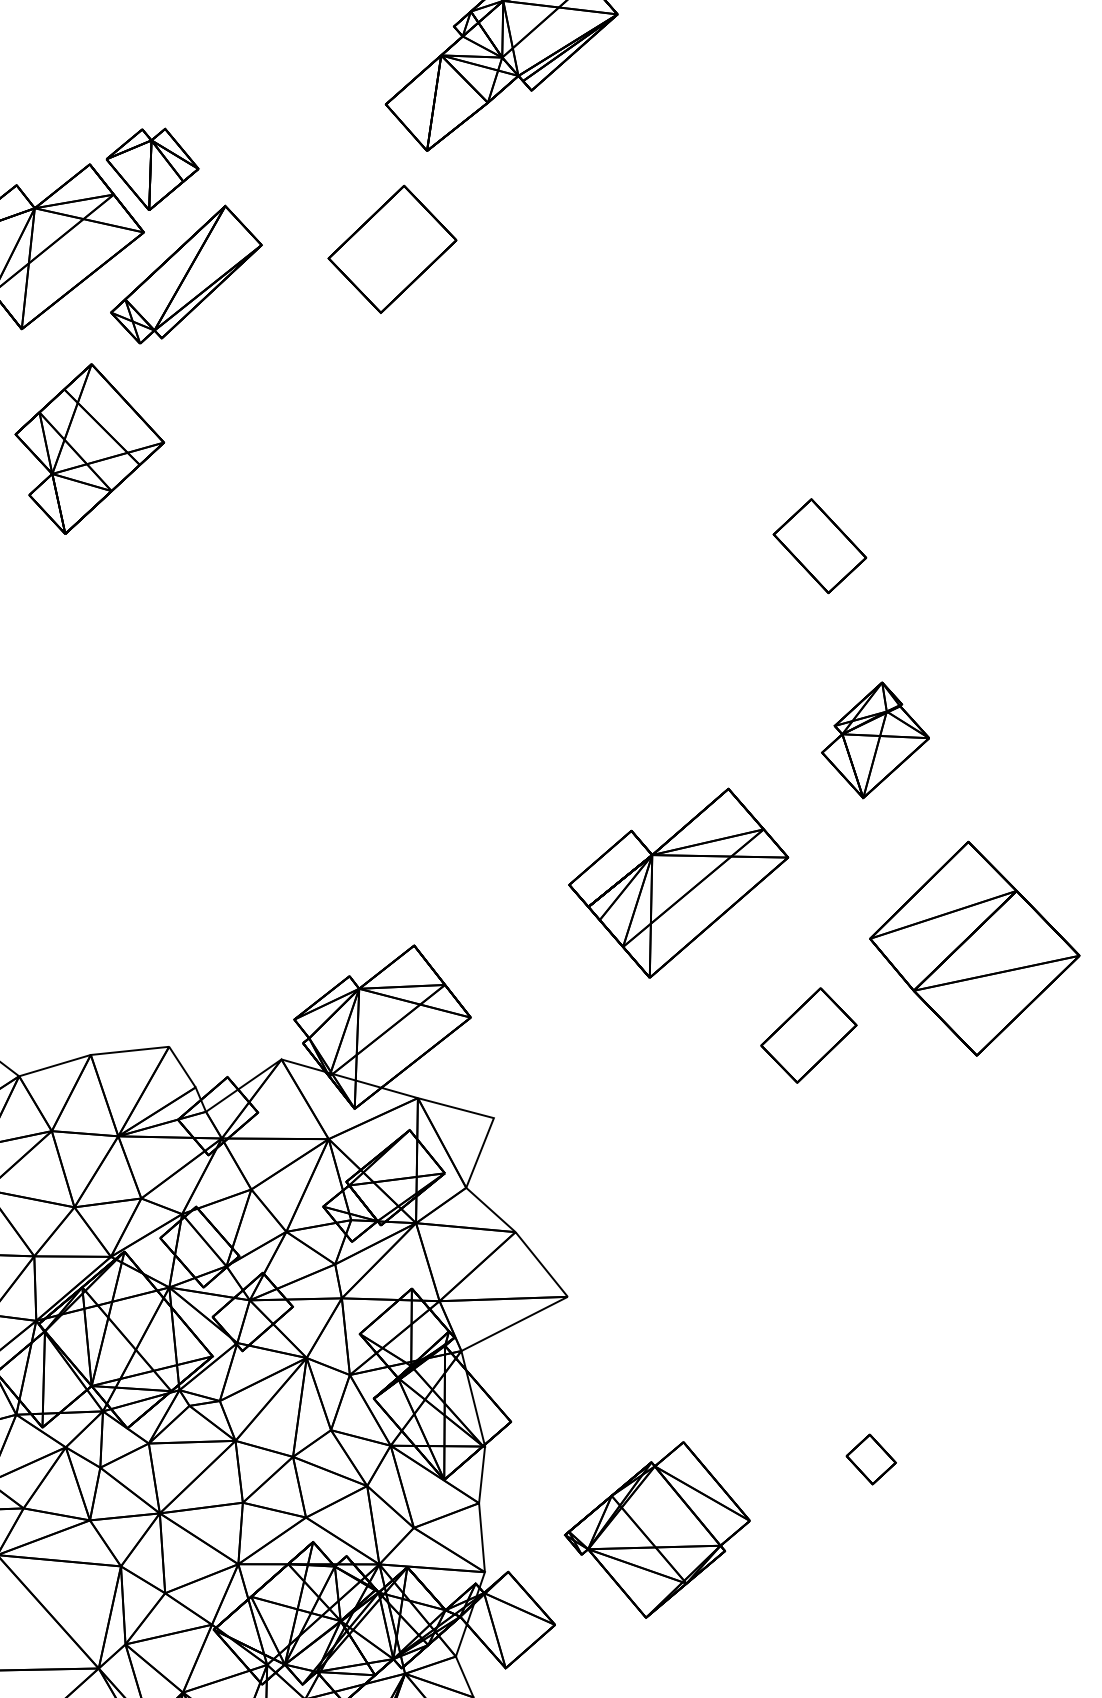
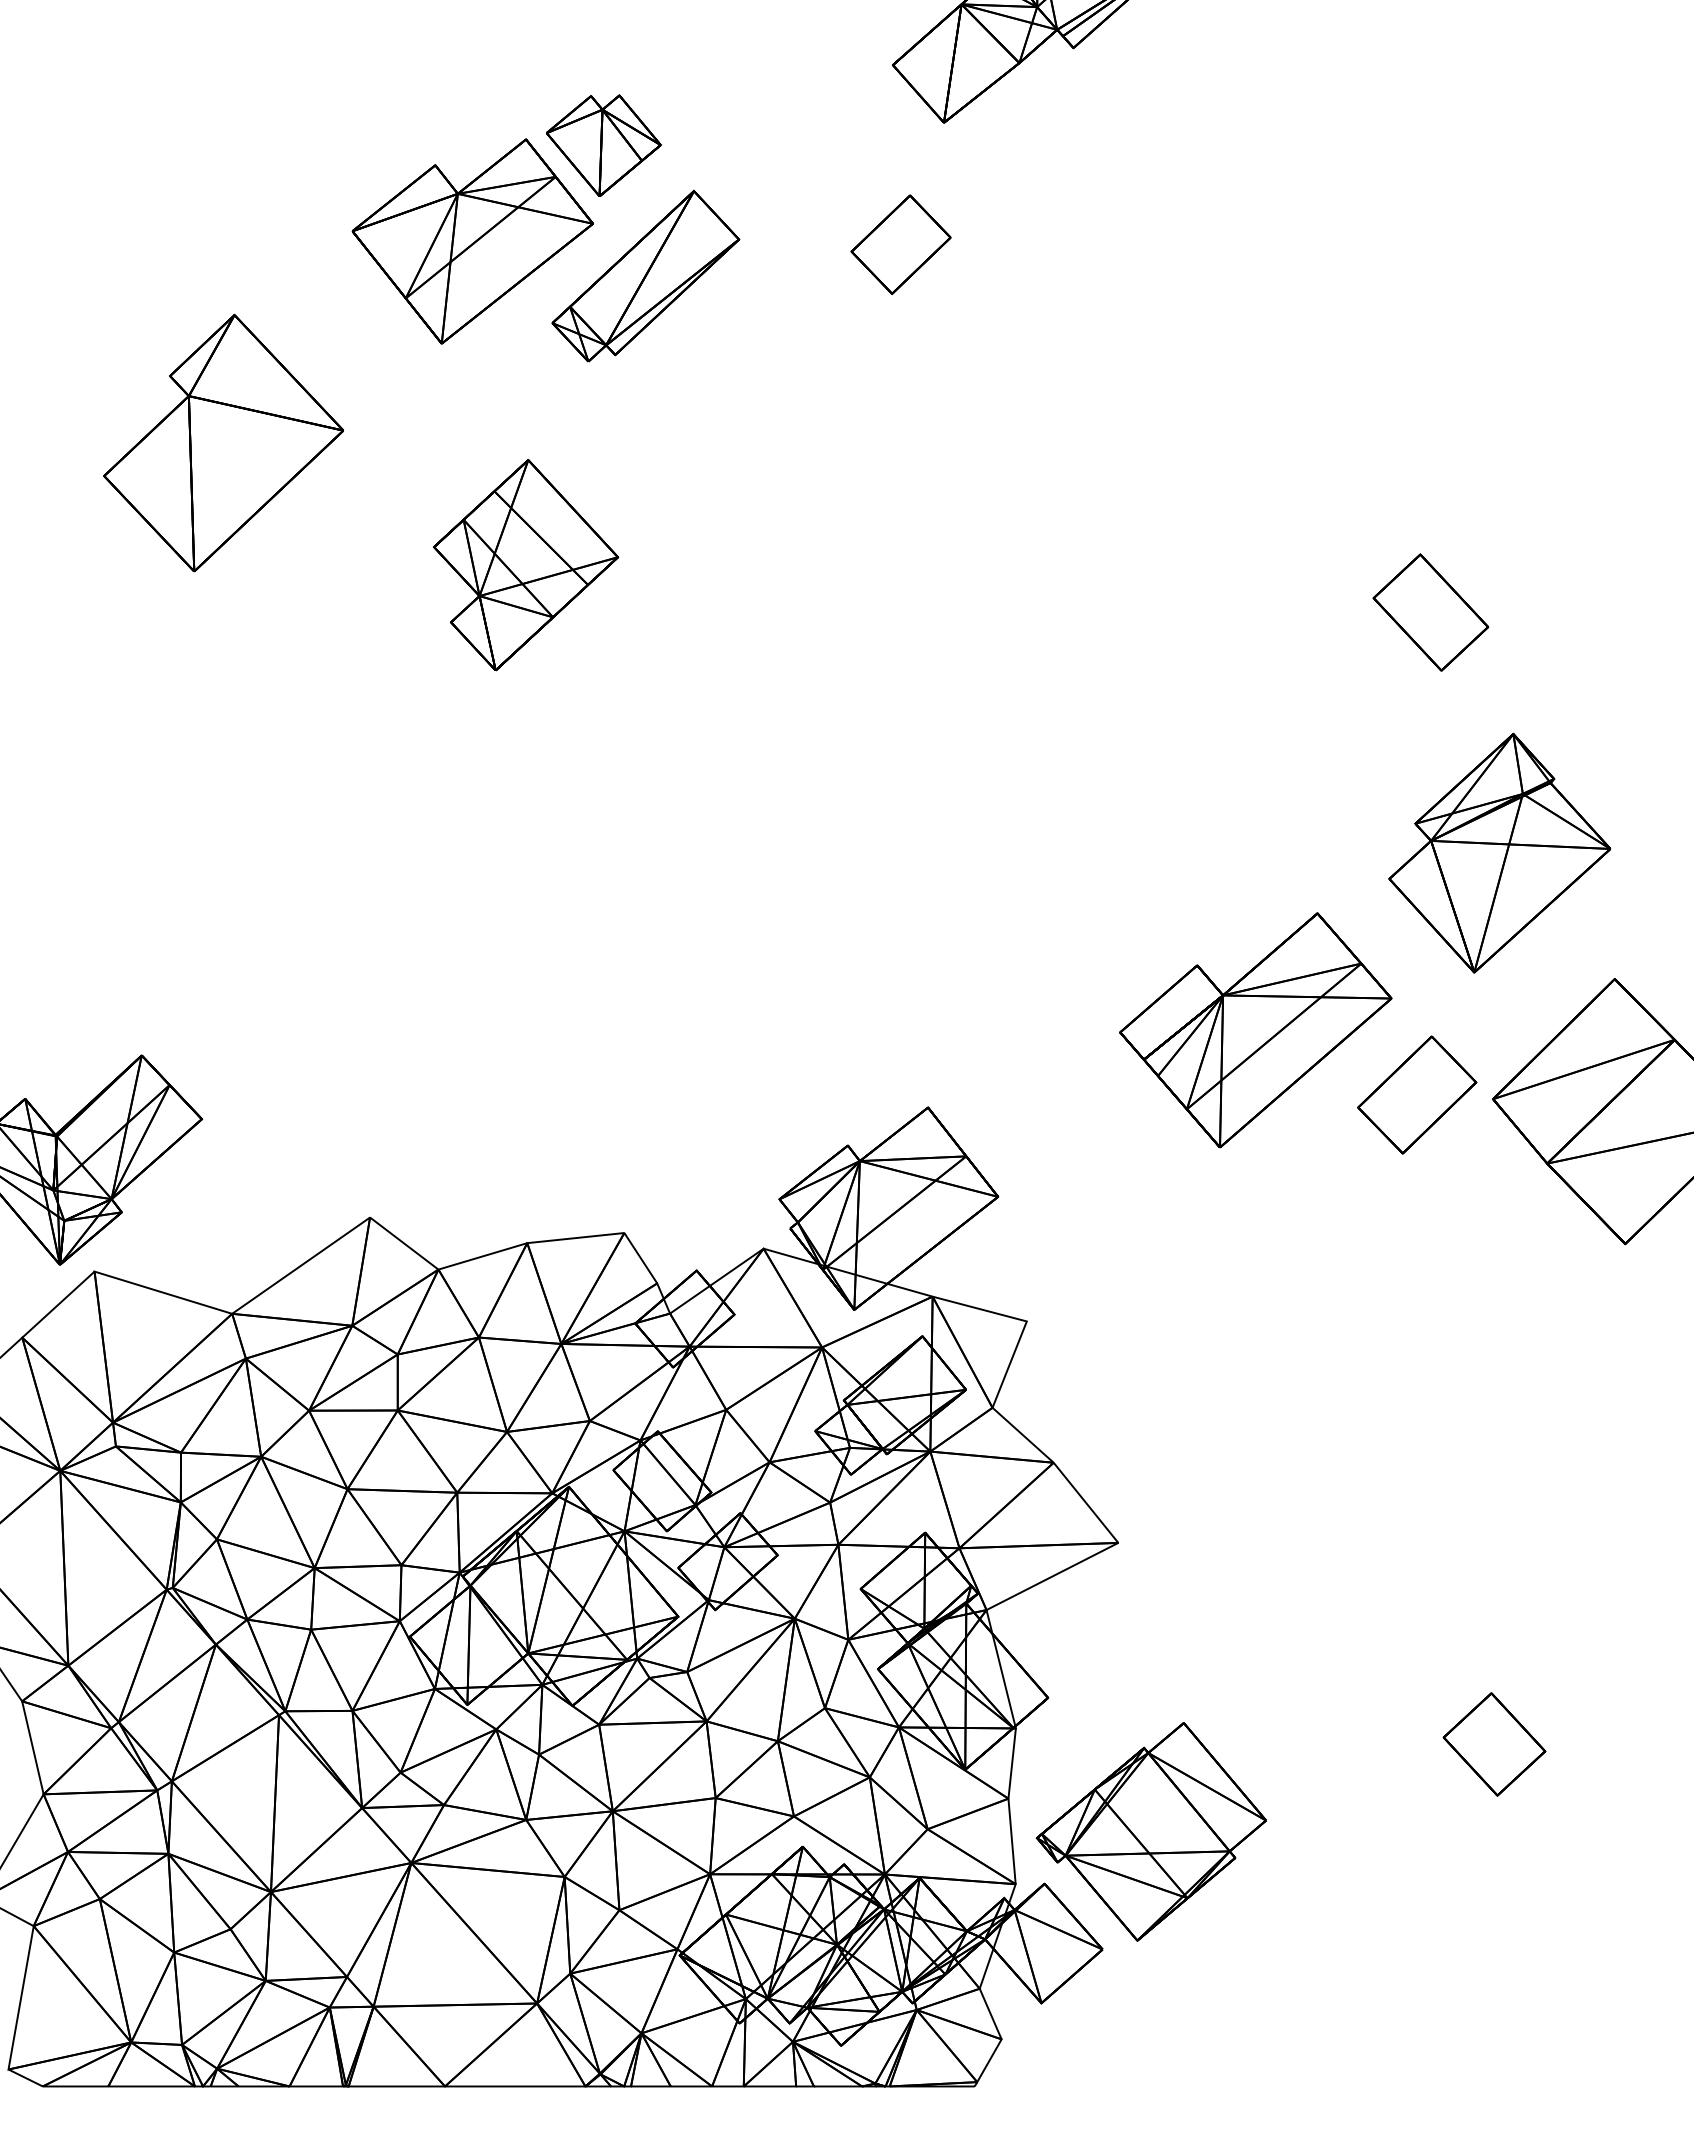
part: (391, 249) -> (900, 244), size x0.62
part: (90, 449) -> (526, 565), moved
part: (875, 739) -> (1499, 852), size x1.67
part: (809, 1035) -> (1417, 1094), moved
part: (871, 1459) -> (1494, 1744), size x1.67
part: (656, 1529) -> (1150, 1831), moved

